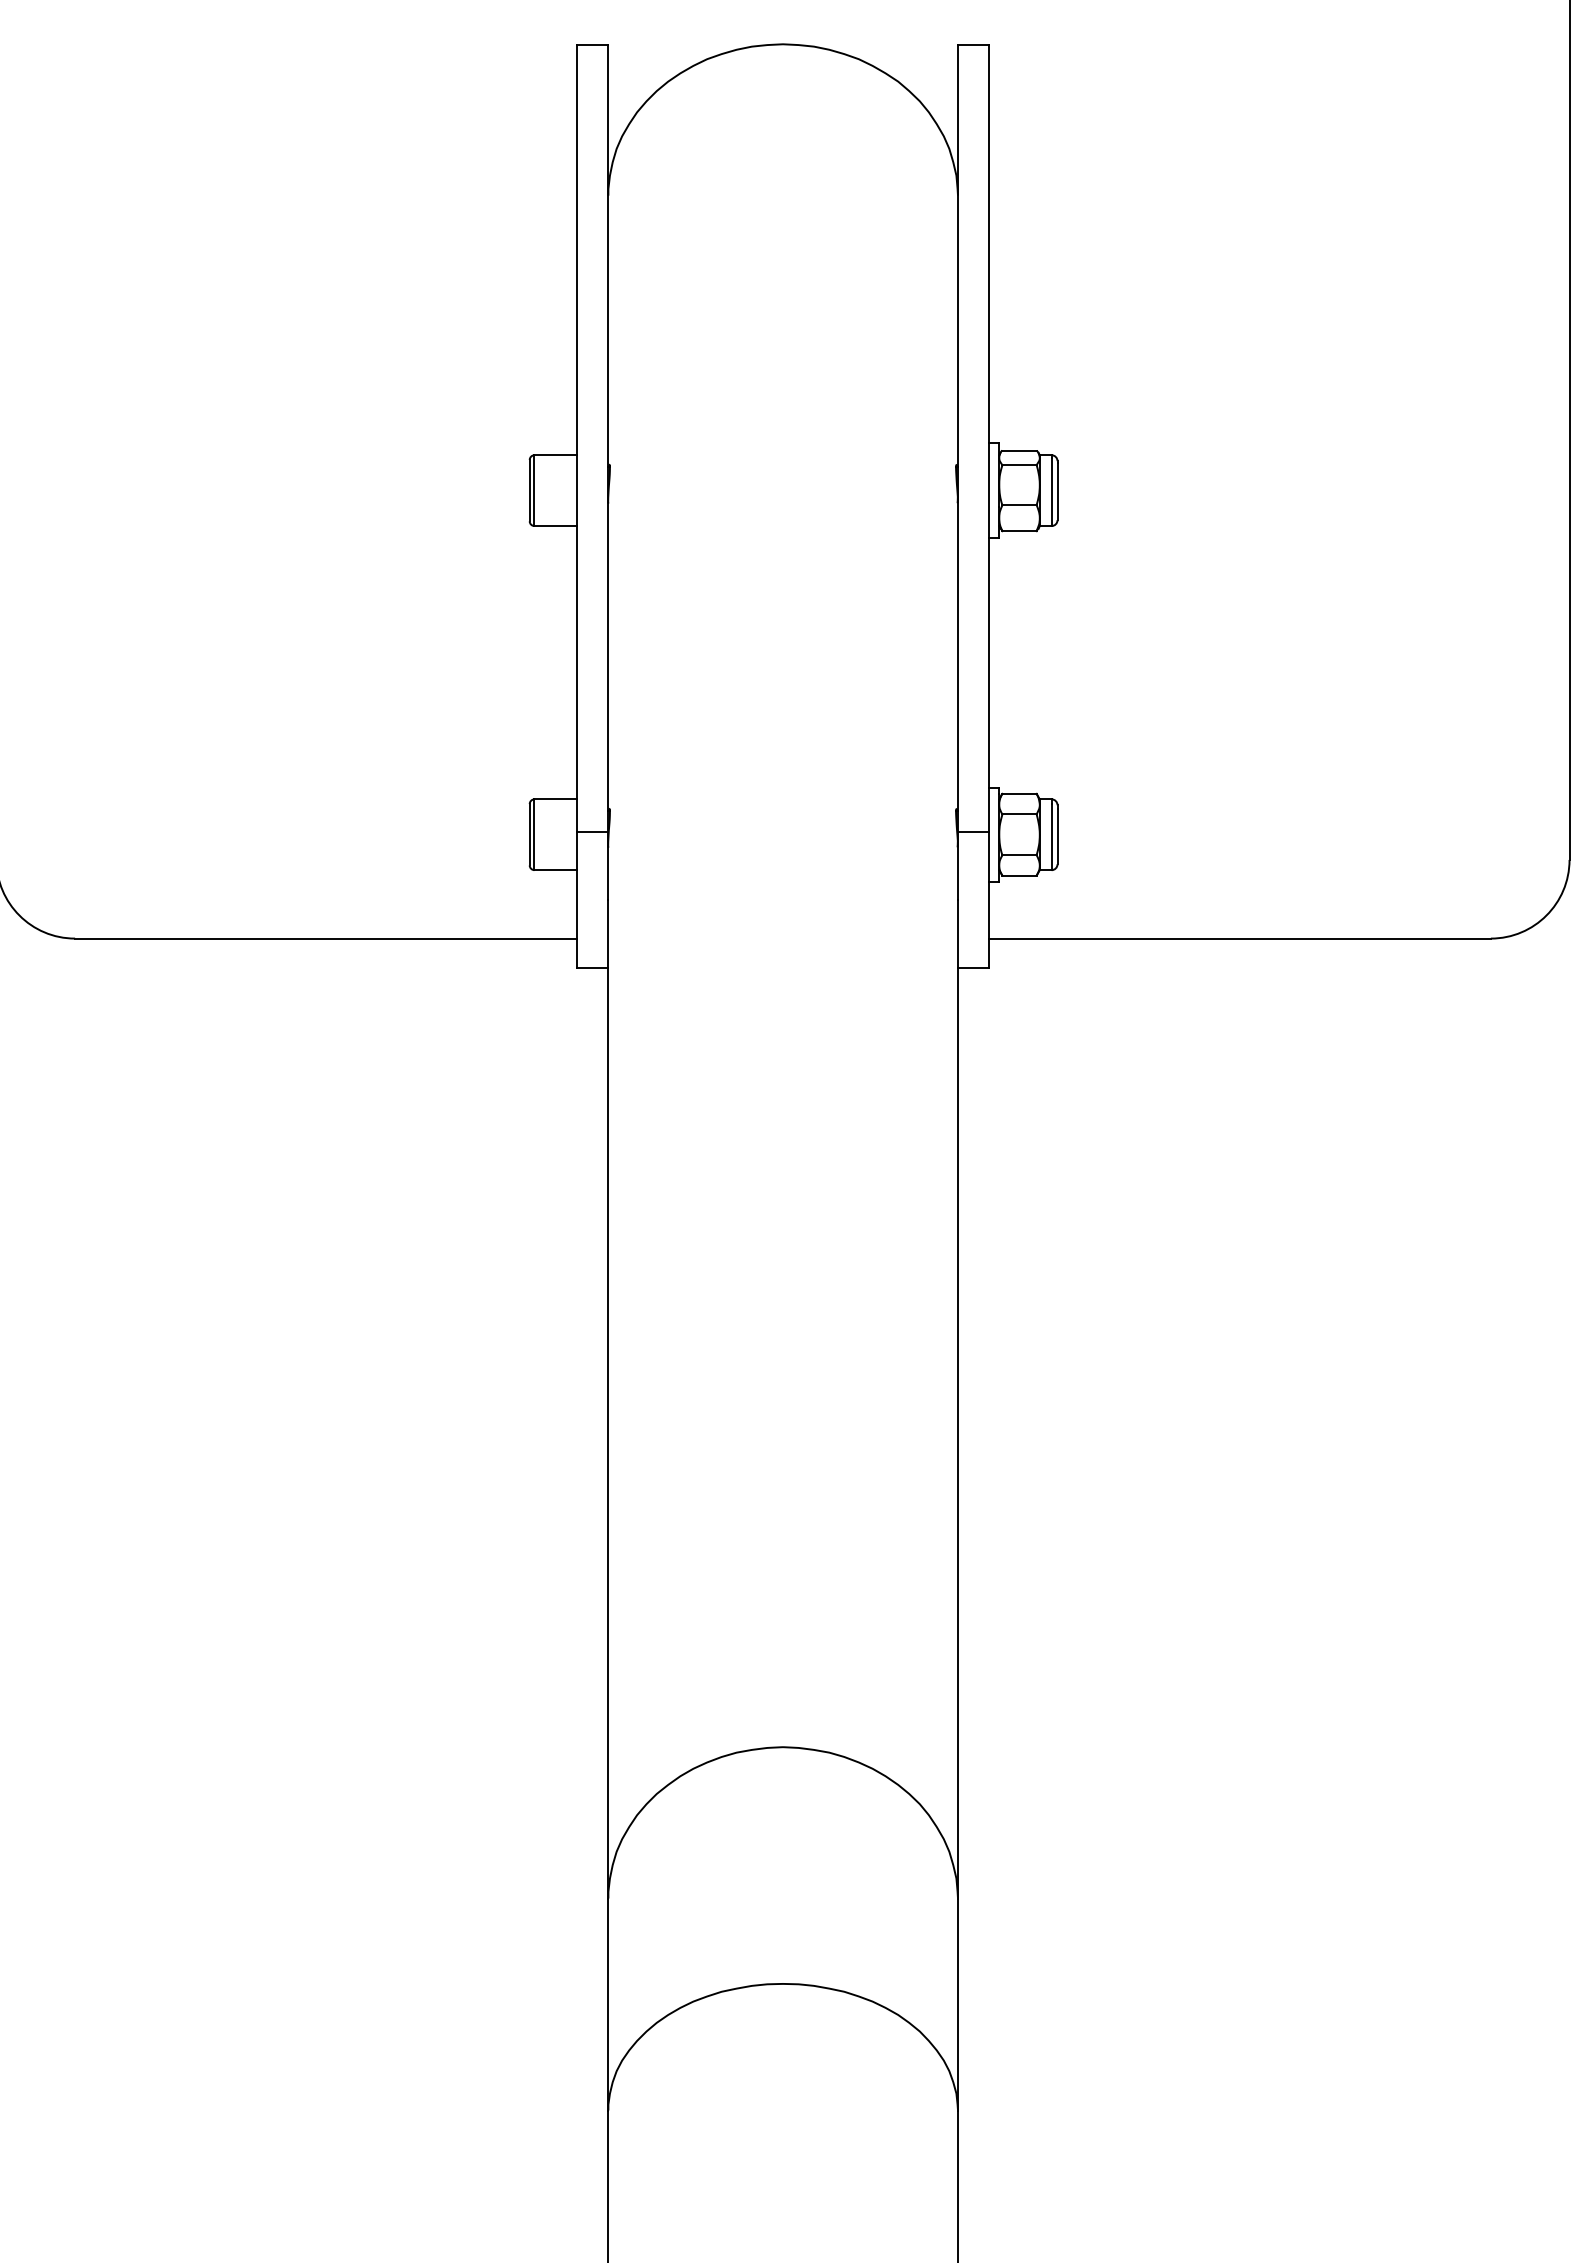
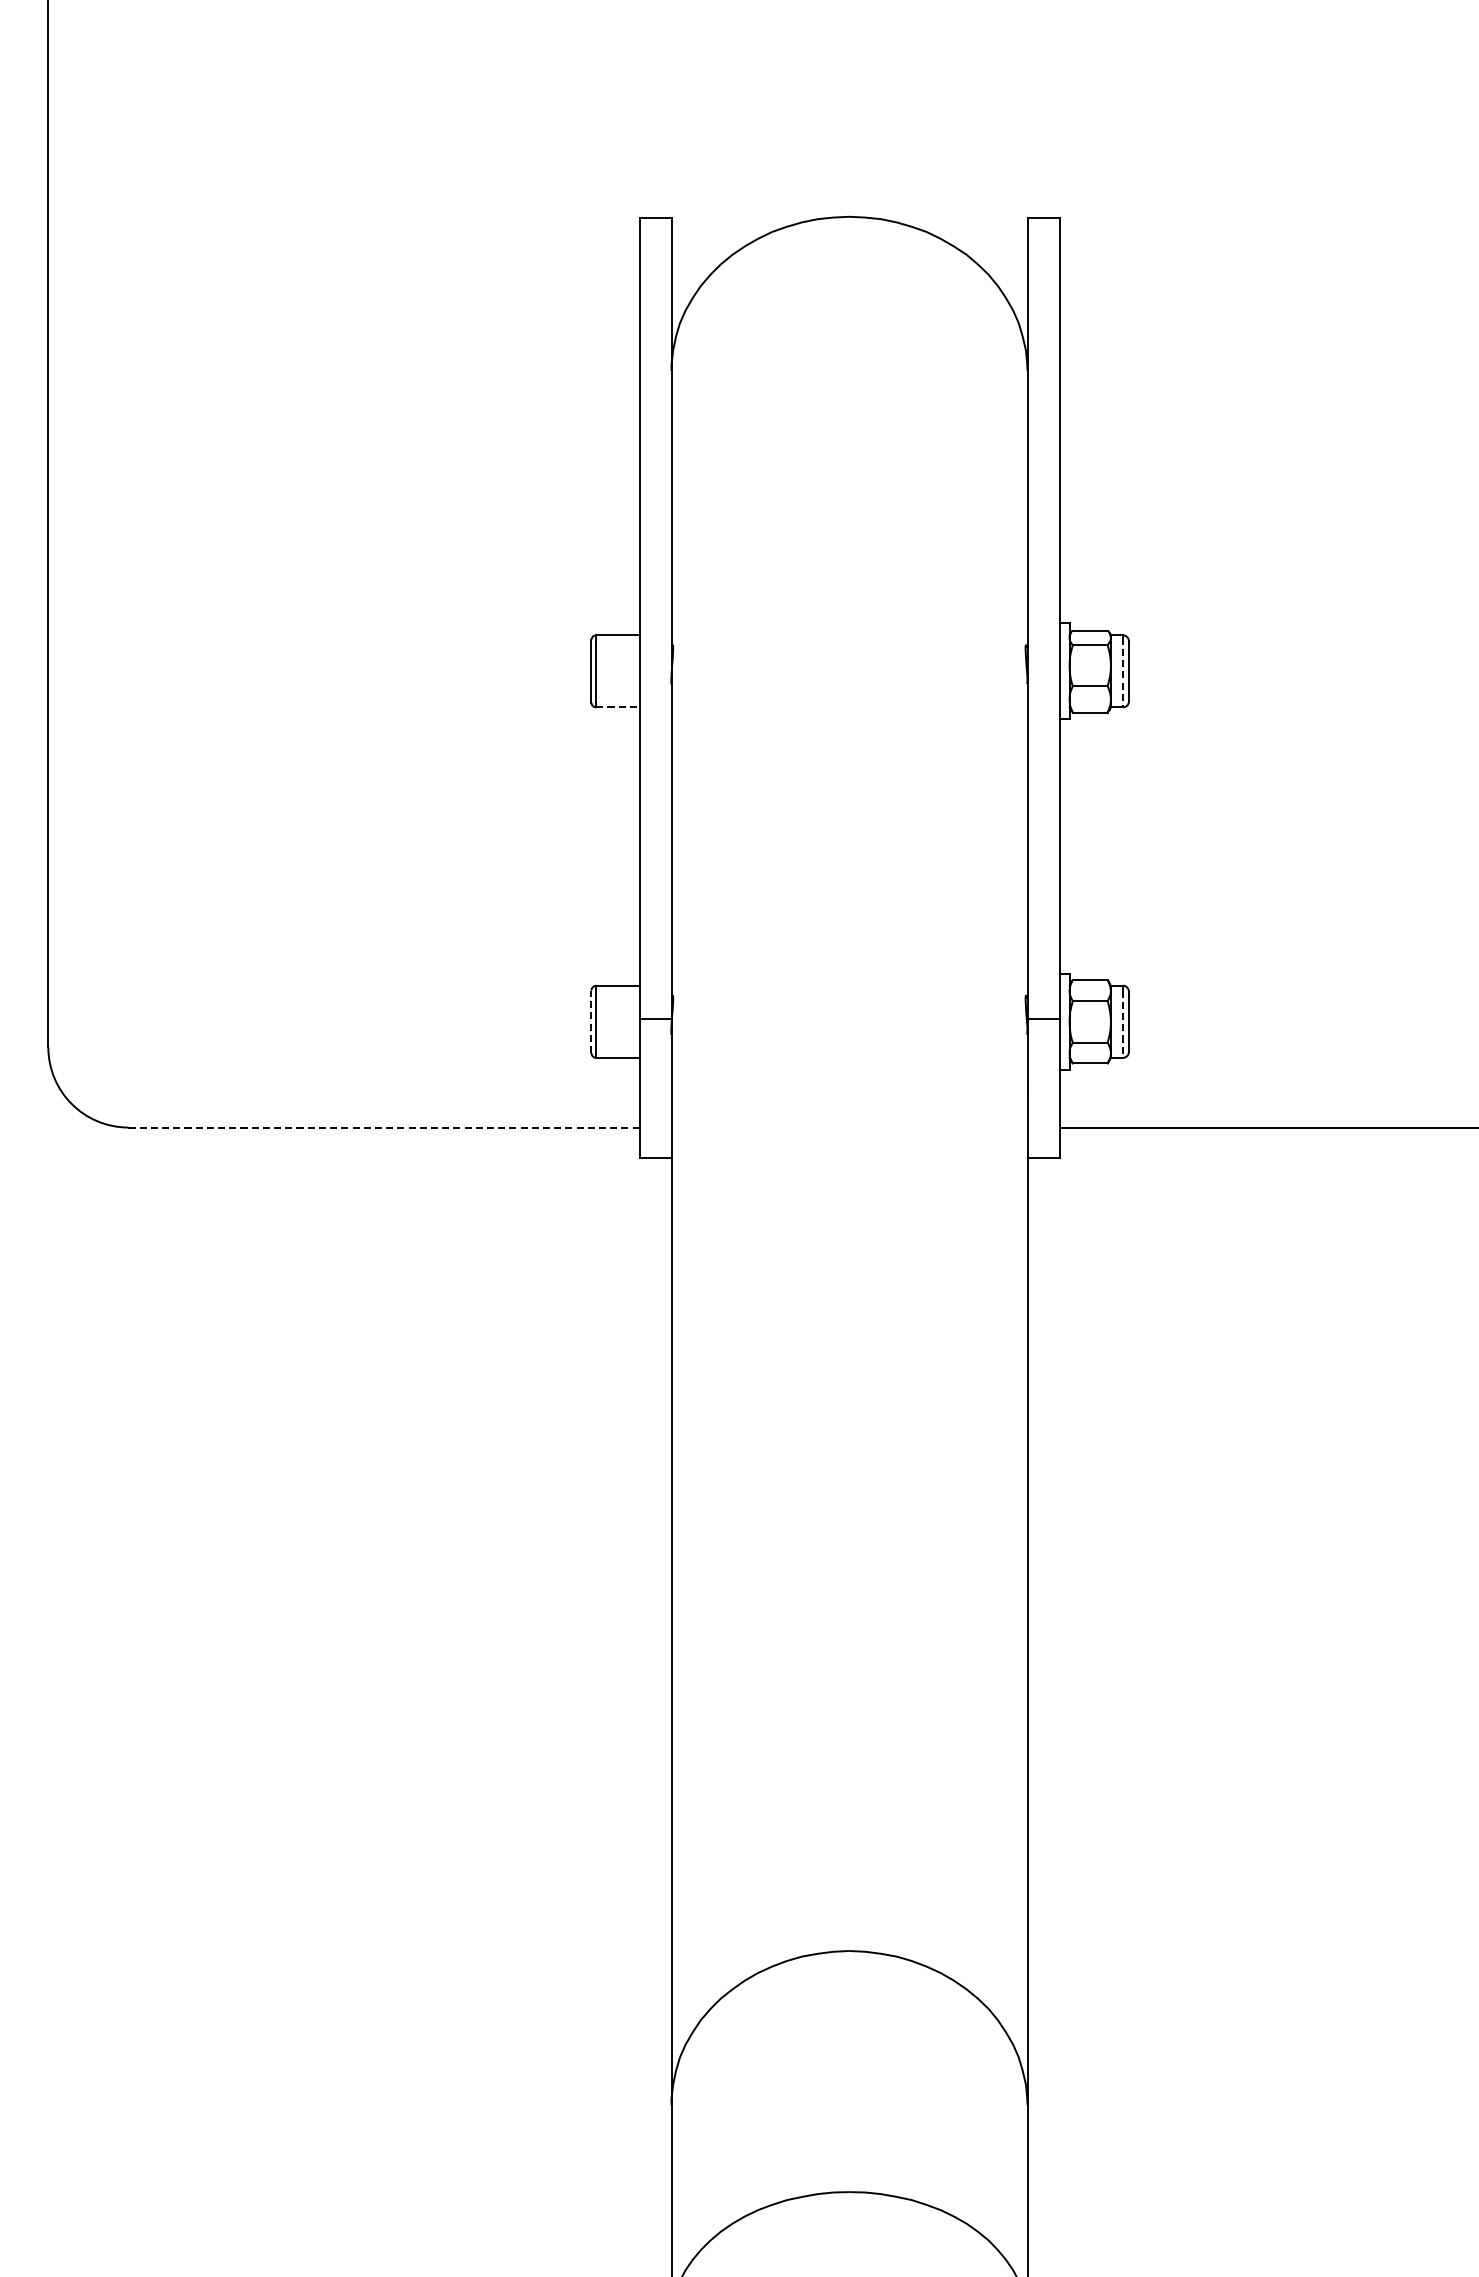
line: (1051, 492) -> (1122, 673), solid -> dashed
line: (556, 526) -> (618, 707), solid -> dashed
line: (529, 834) -> (591, 1021), solid -> dashed
line: (1051, 837) -> (1122, 1024), solid -> dashed
line: (326, 938) -> (384, 1127), solid -> dashed

